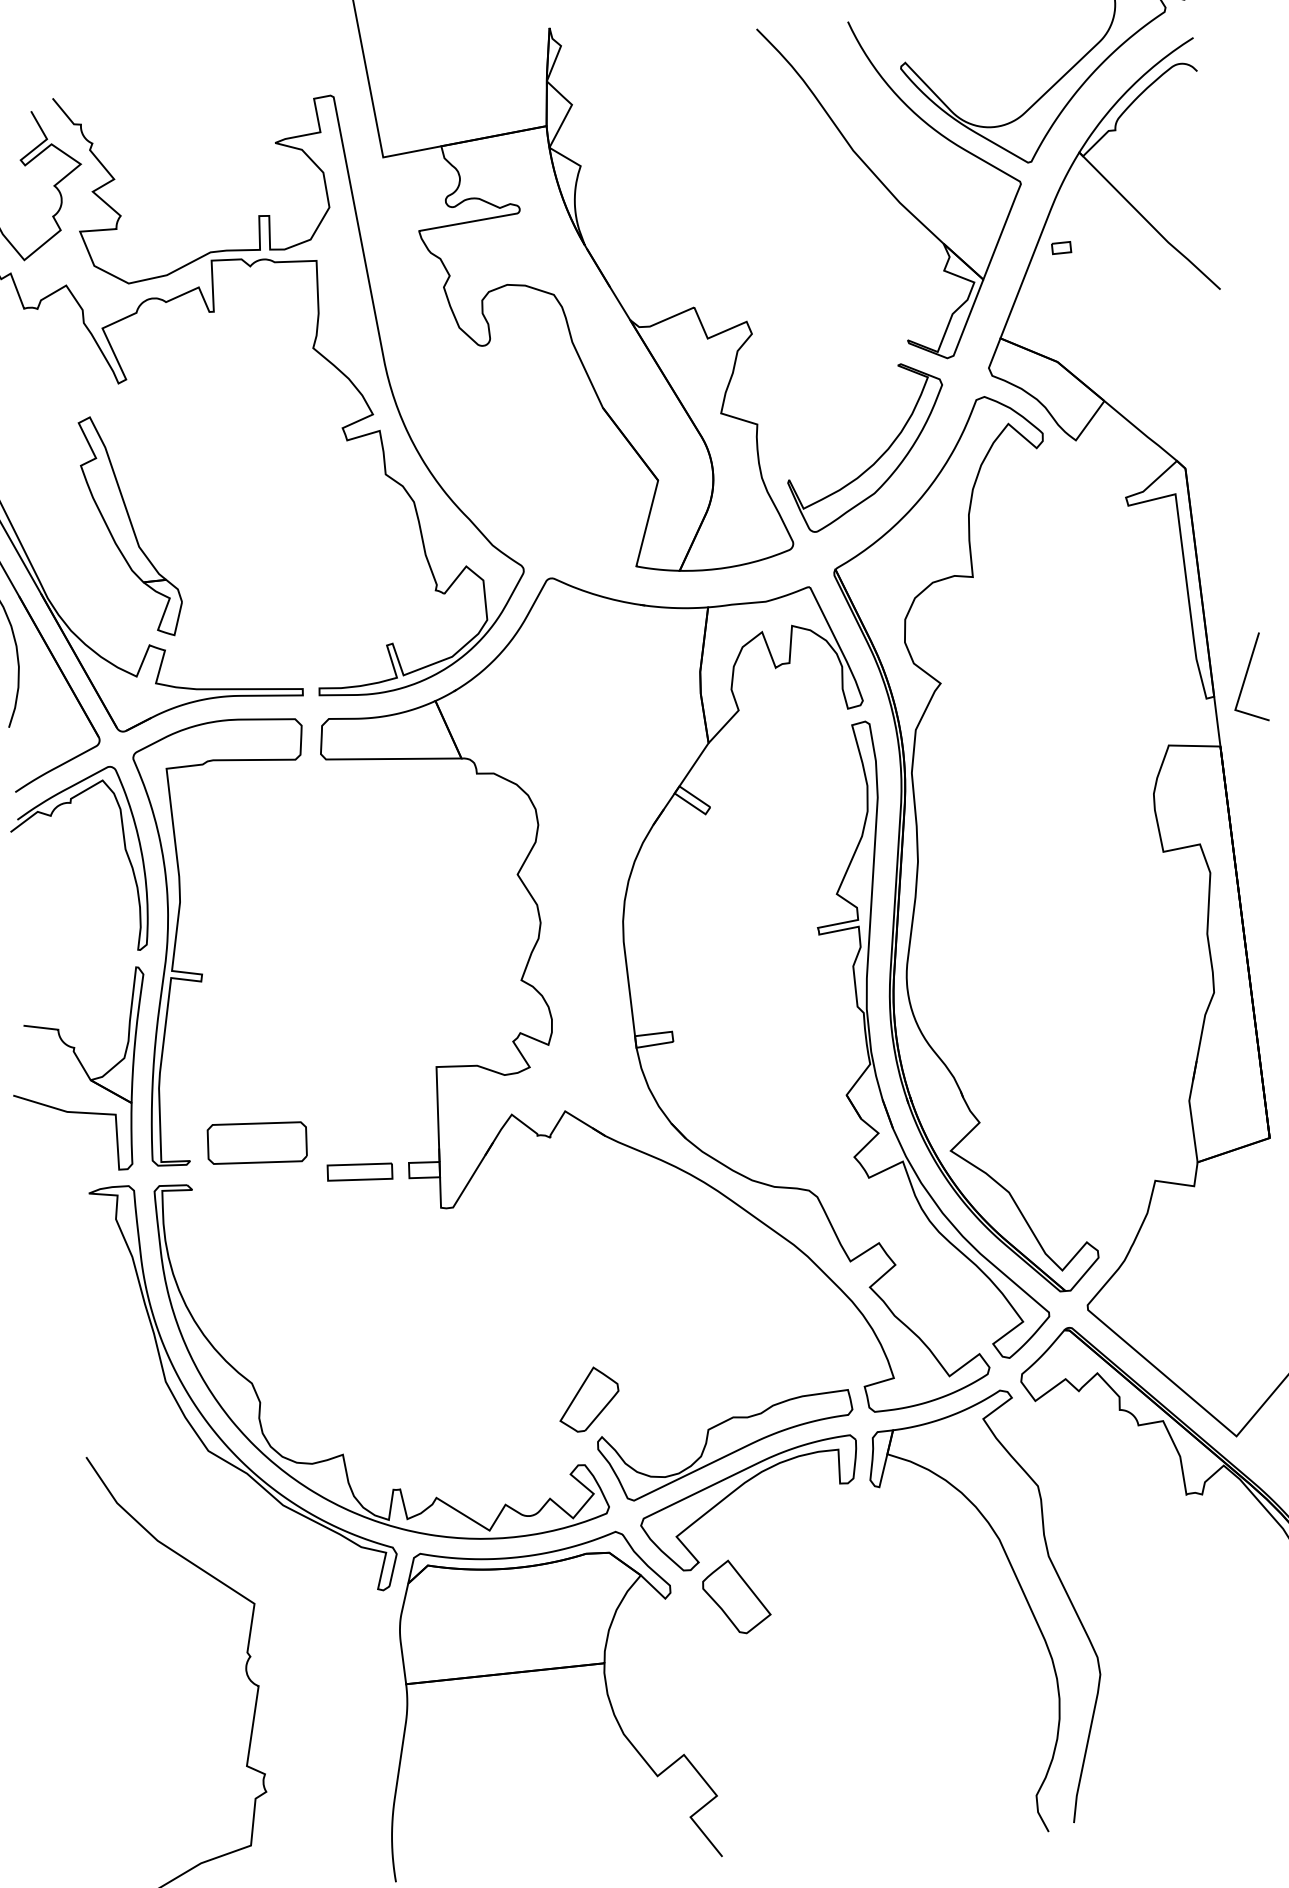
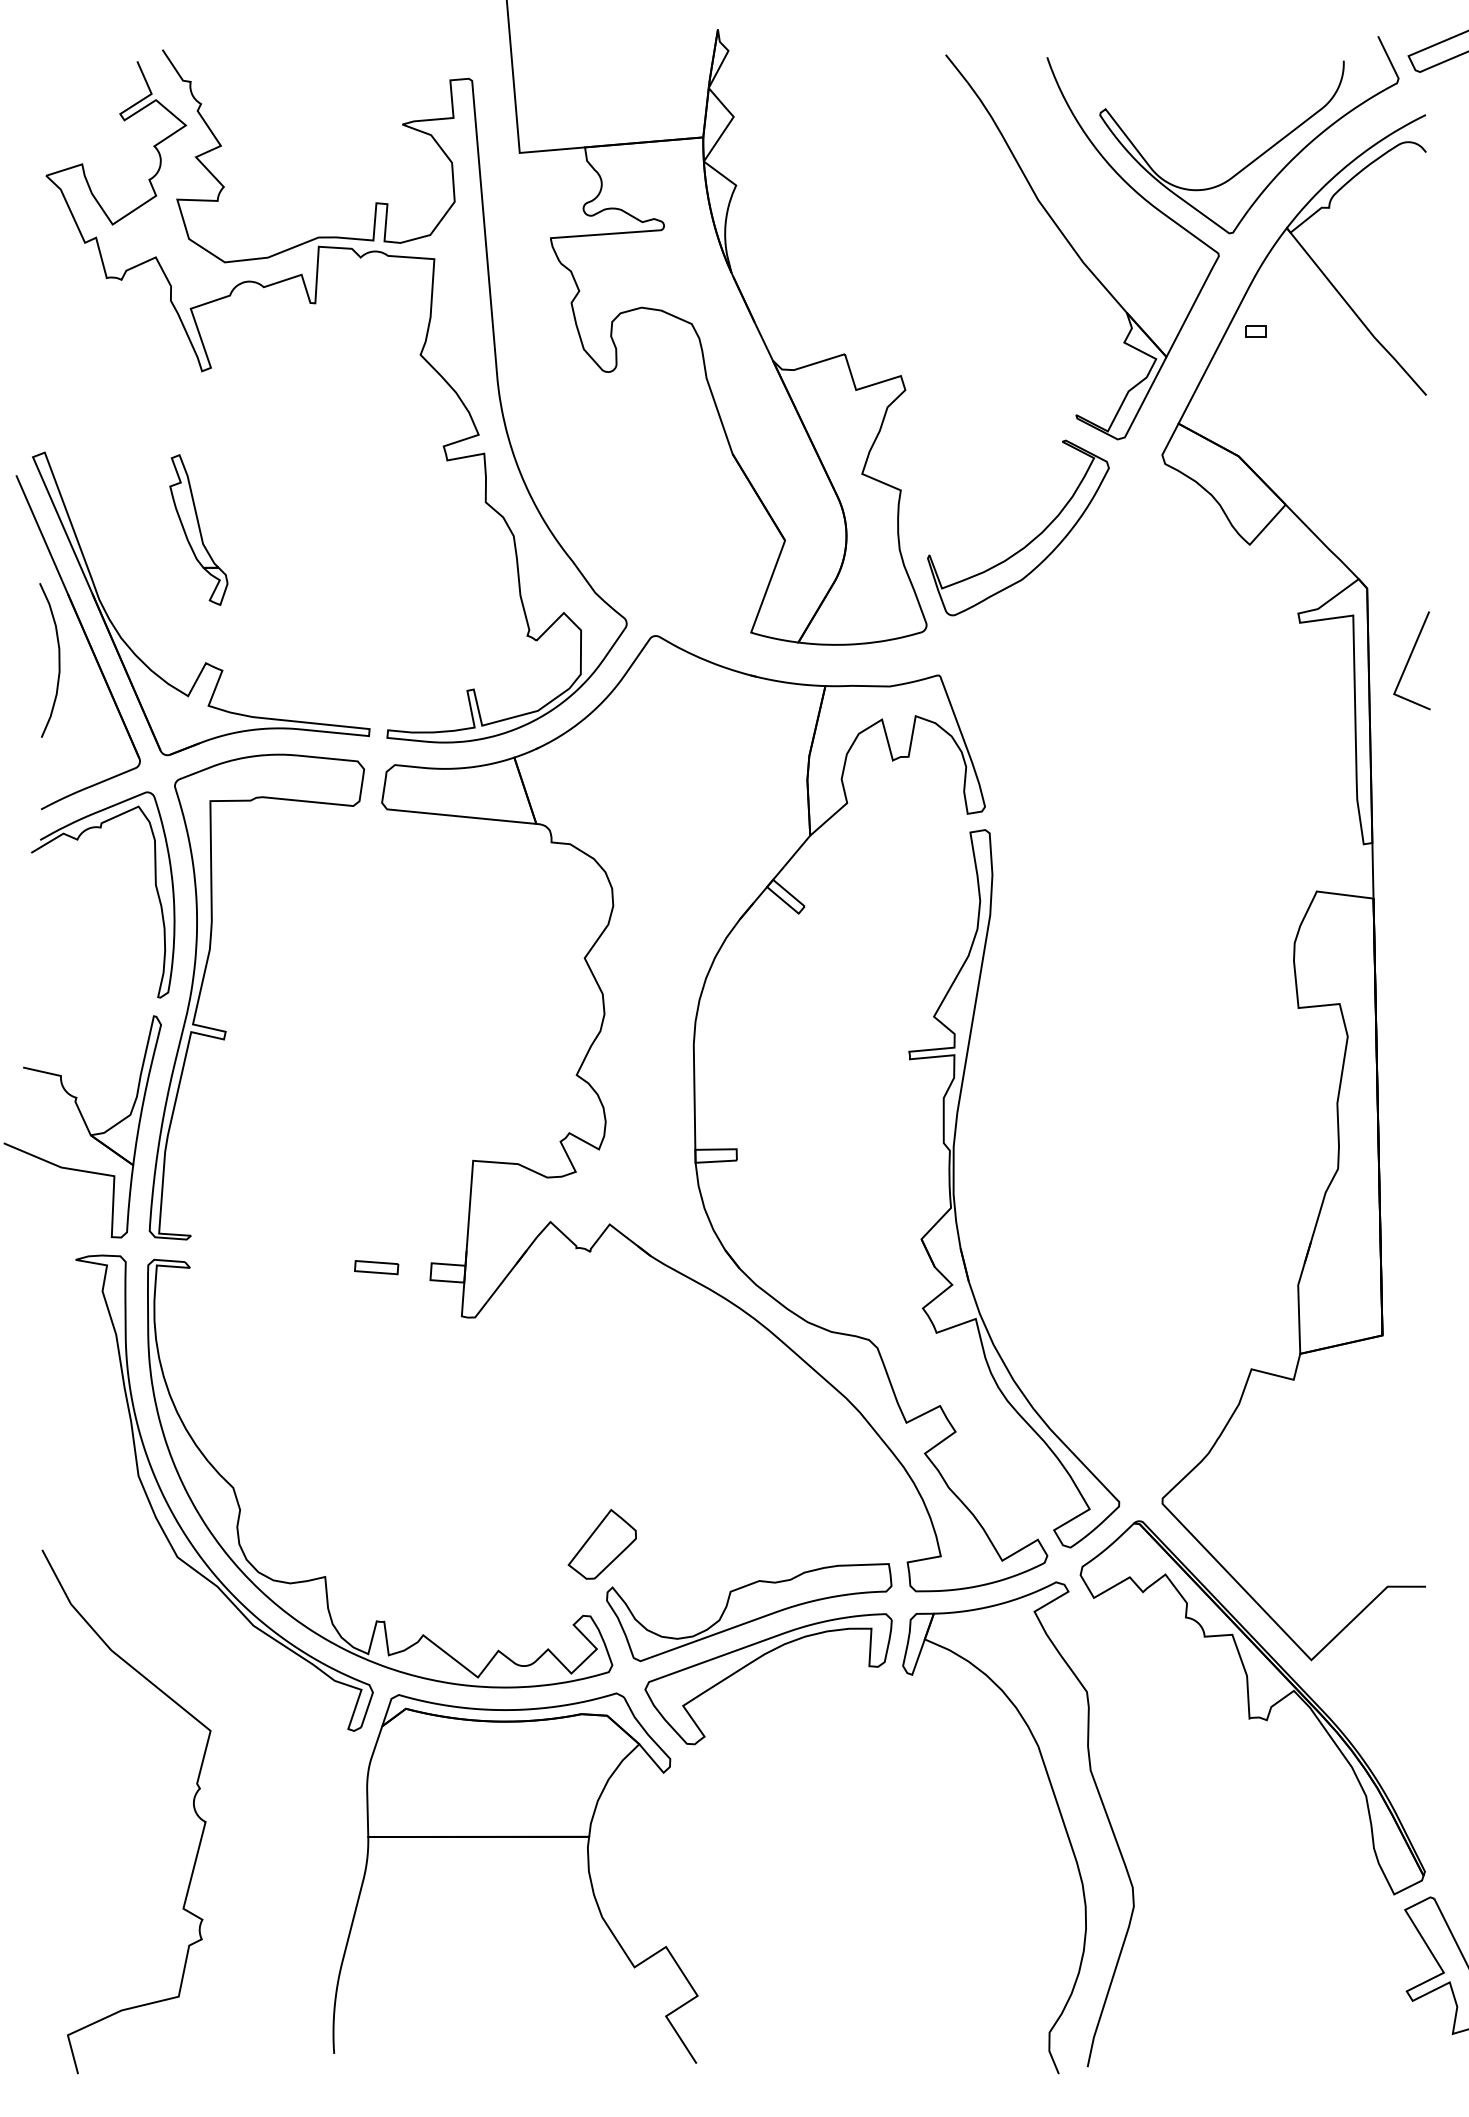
part: (130, 525) -> (198, 529), size x0.6
line: (1245, 678) -> (1409, 660), moved
part: (918, 848) -> (1029, 975), removed
part: (256, 1142) -> (266, 1223), removed
part: (359, 1171) -> (376, 1267), size x0.6
part: (735, 1597) -> (741, 1779), removed

